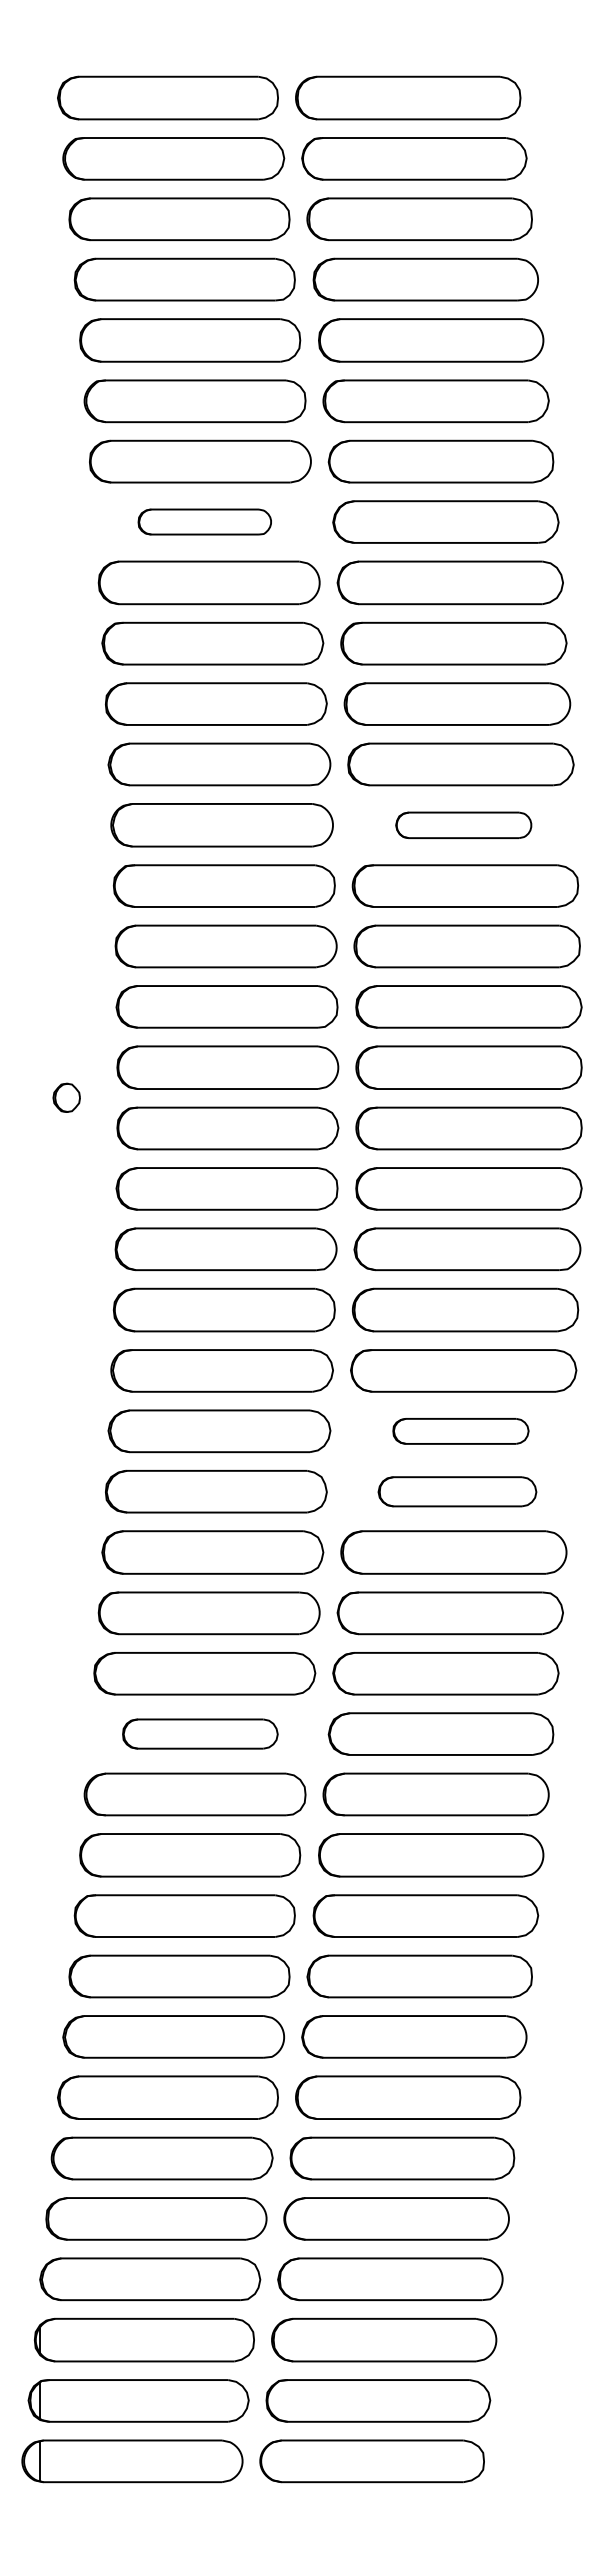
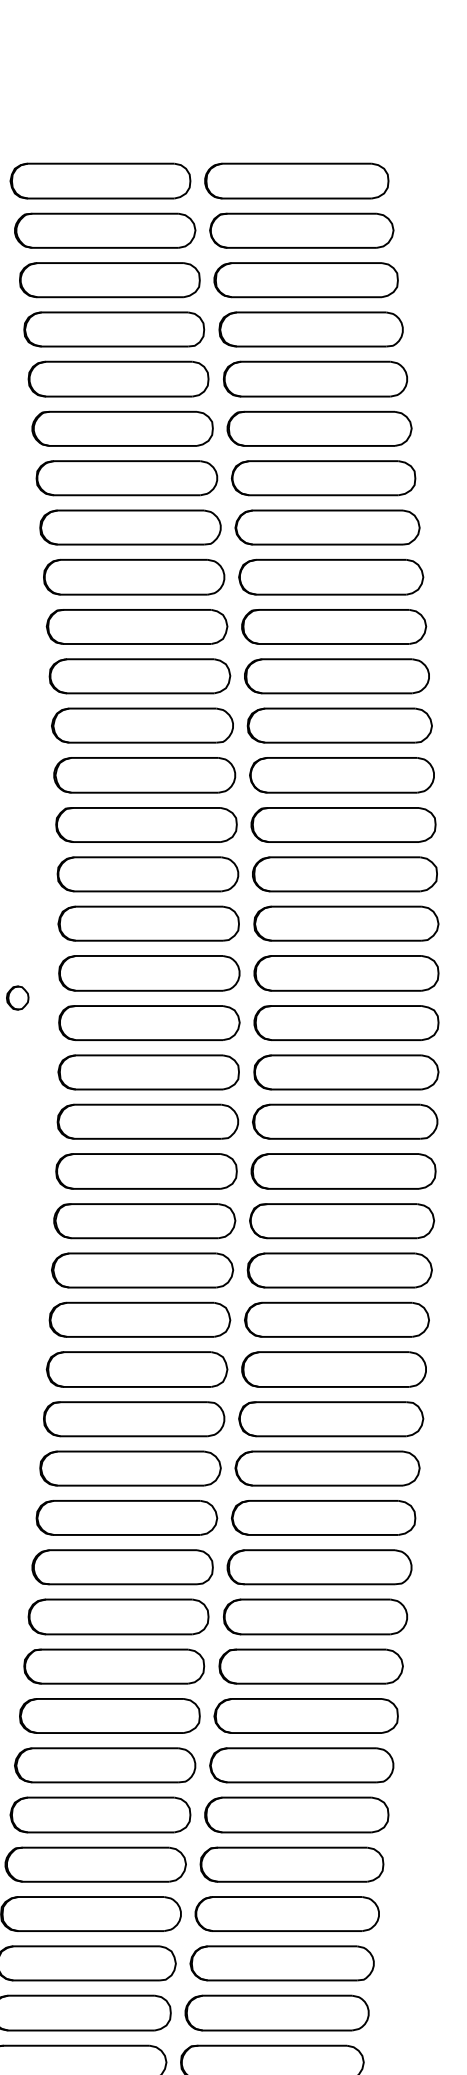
part: (204, 521) -> (130, 527), size x1.67
part: (463, 825) -> (341, 775), size x1.67
part: (460, 1431) -> (339, 1270), size x1.67
part: (457, 1491) -> (337, 1319), size x1.43
part: (200, 1733) -> (127, 1517), size x1.43

